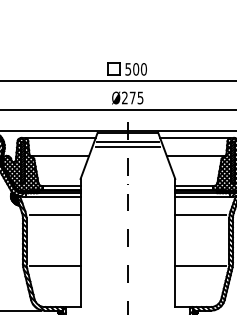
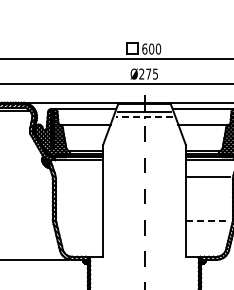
text: (127, 68) -> (144, 48), 500 -> 600
line: (127, 147) -> (144, 117), solid -> dashed
line: (55, 215) -> (81, 176), removed
line: (55, 265) -> (81, 220), removed
line: (200, 265) -> (207, 220), solid -> dashed

